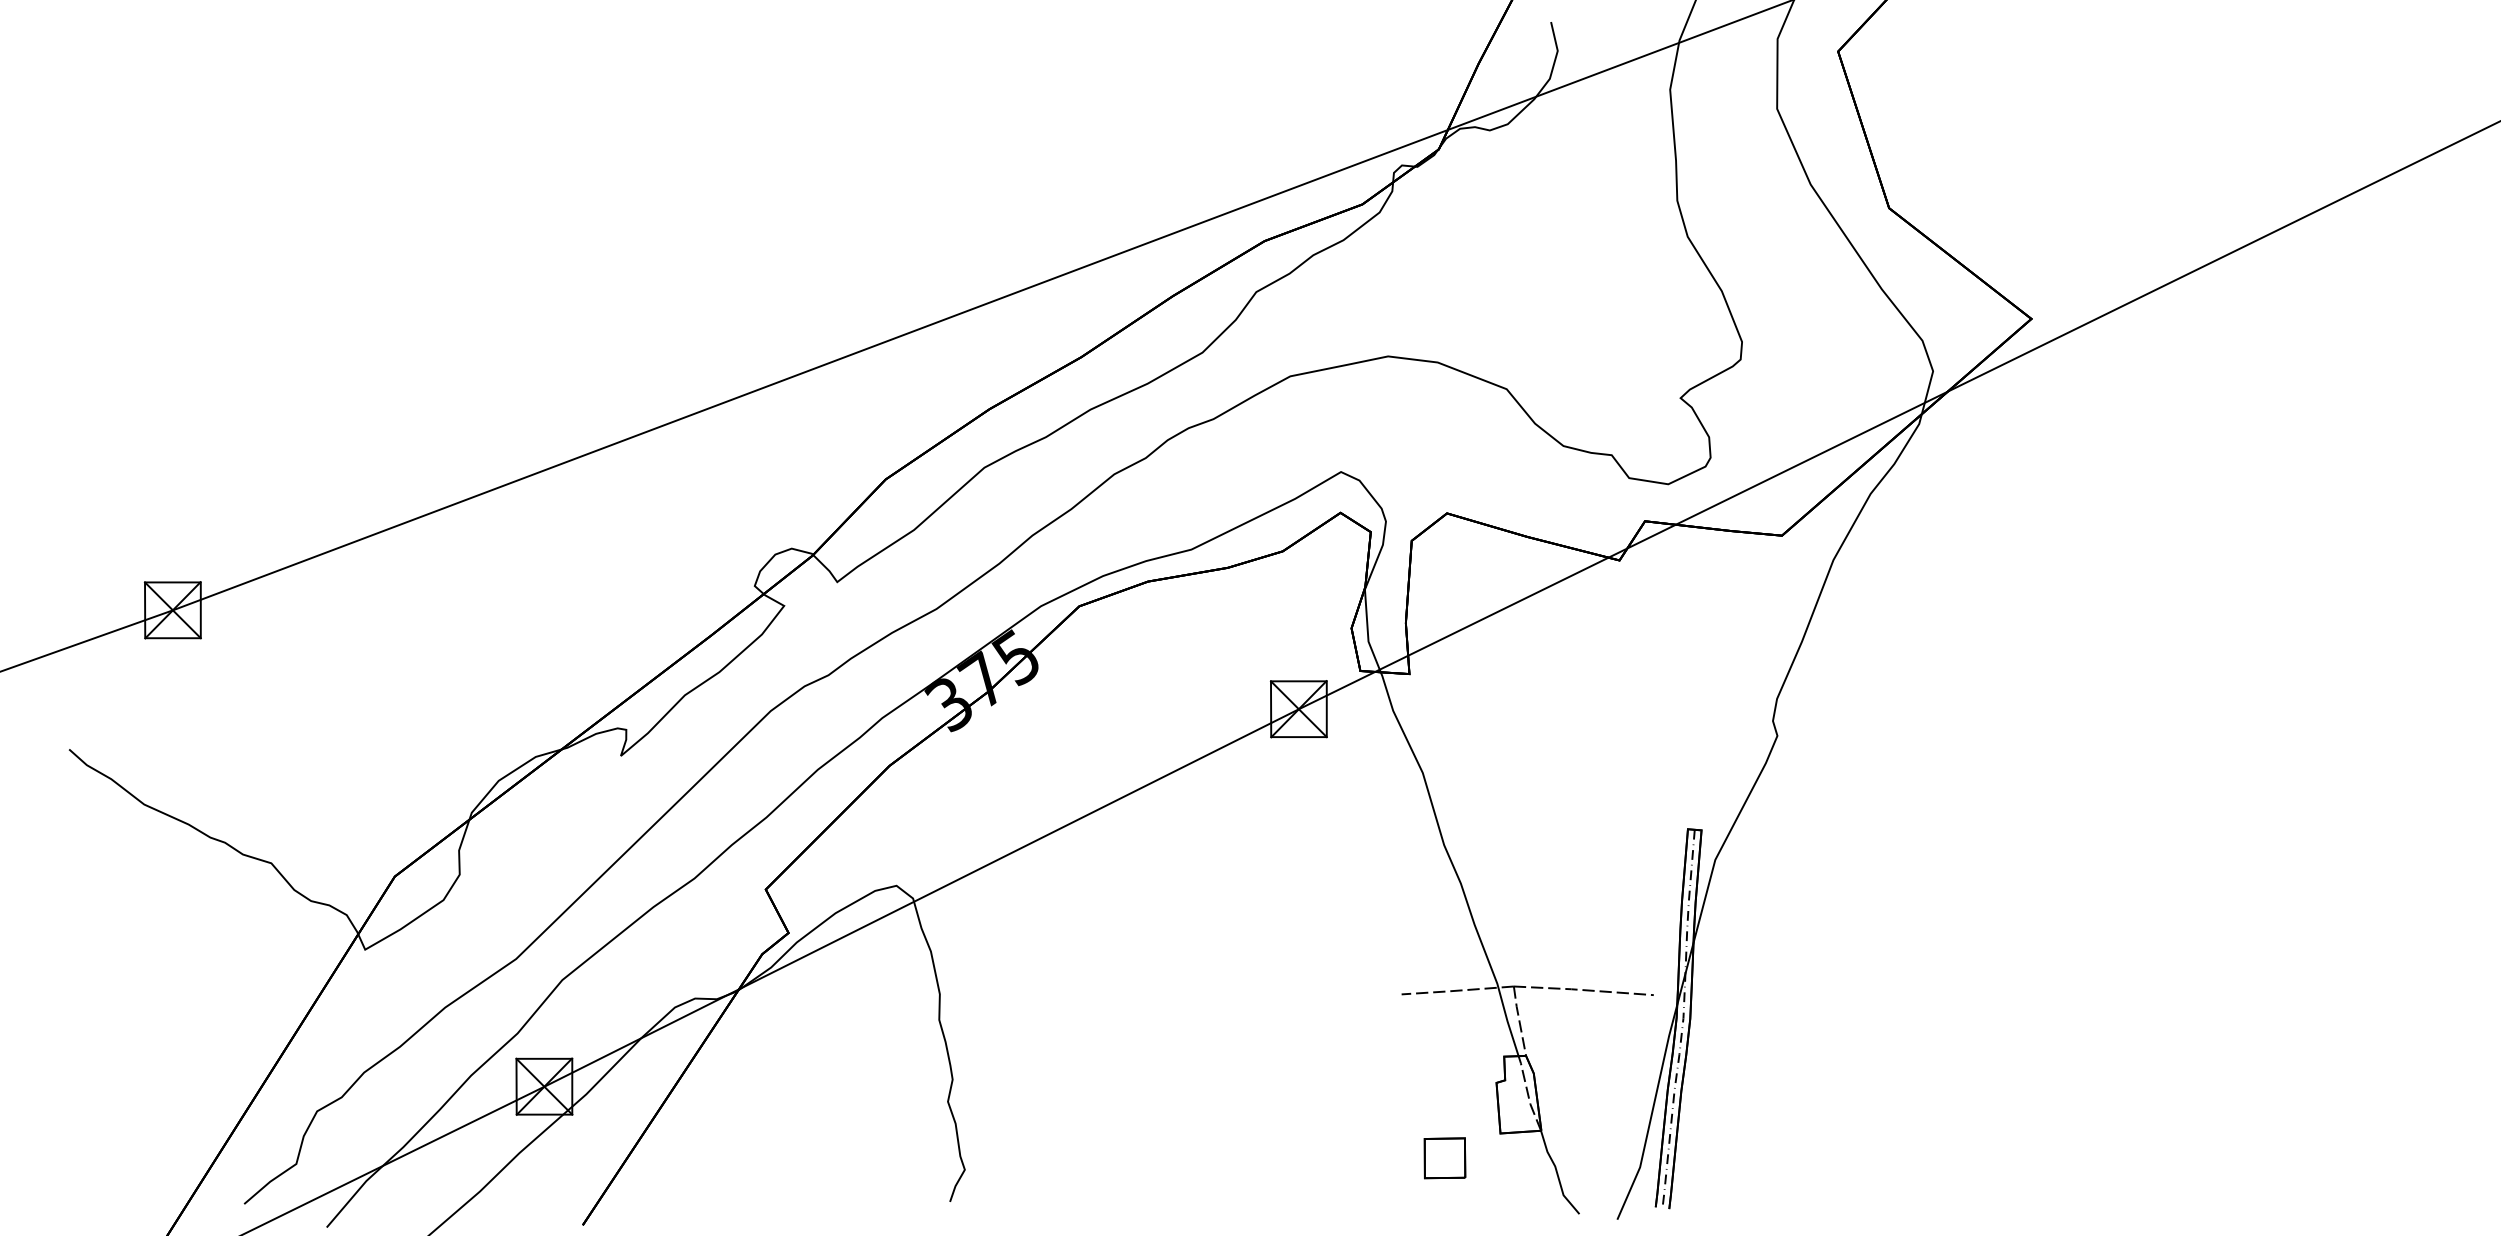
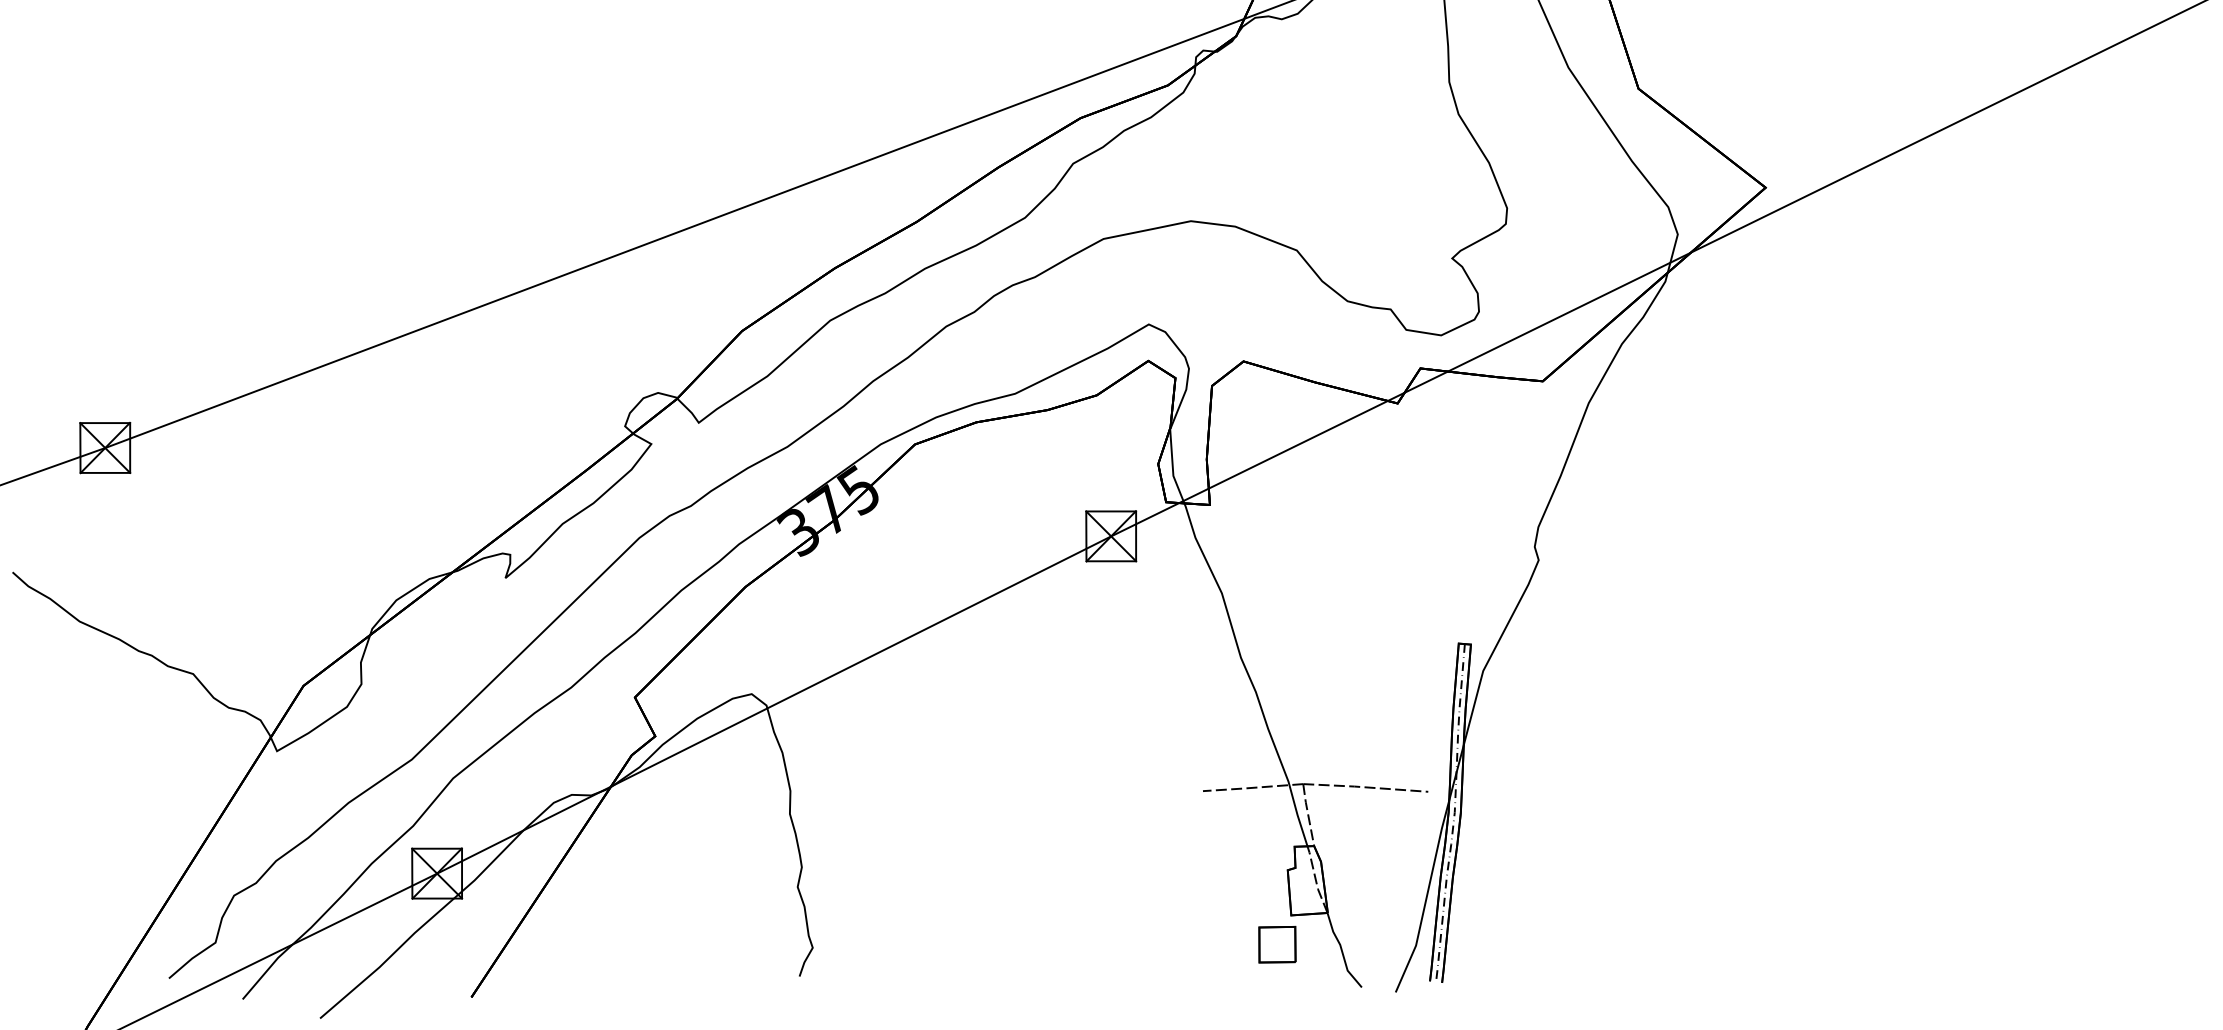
part: (1444, 1158) -> (1277, 944), moved

